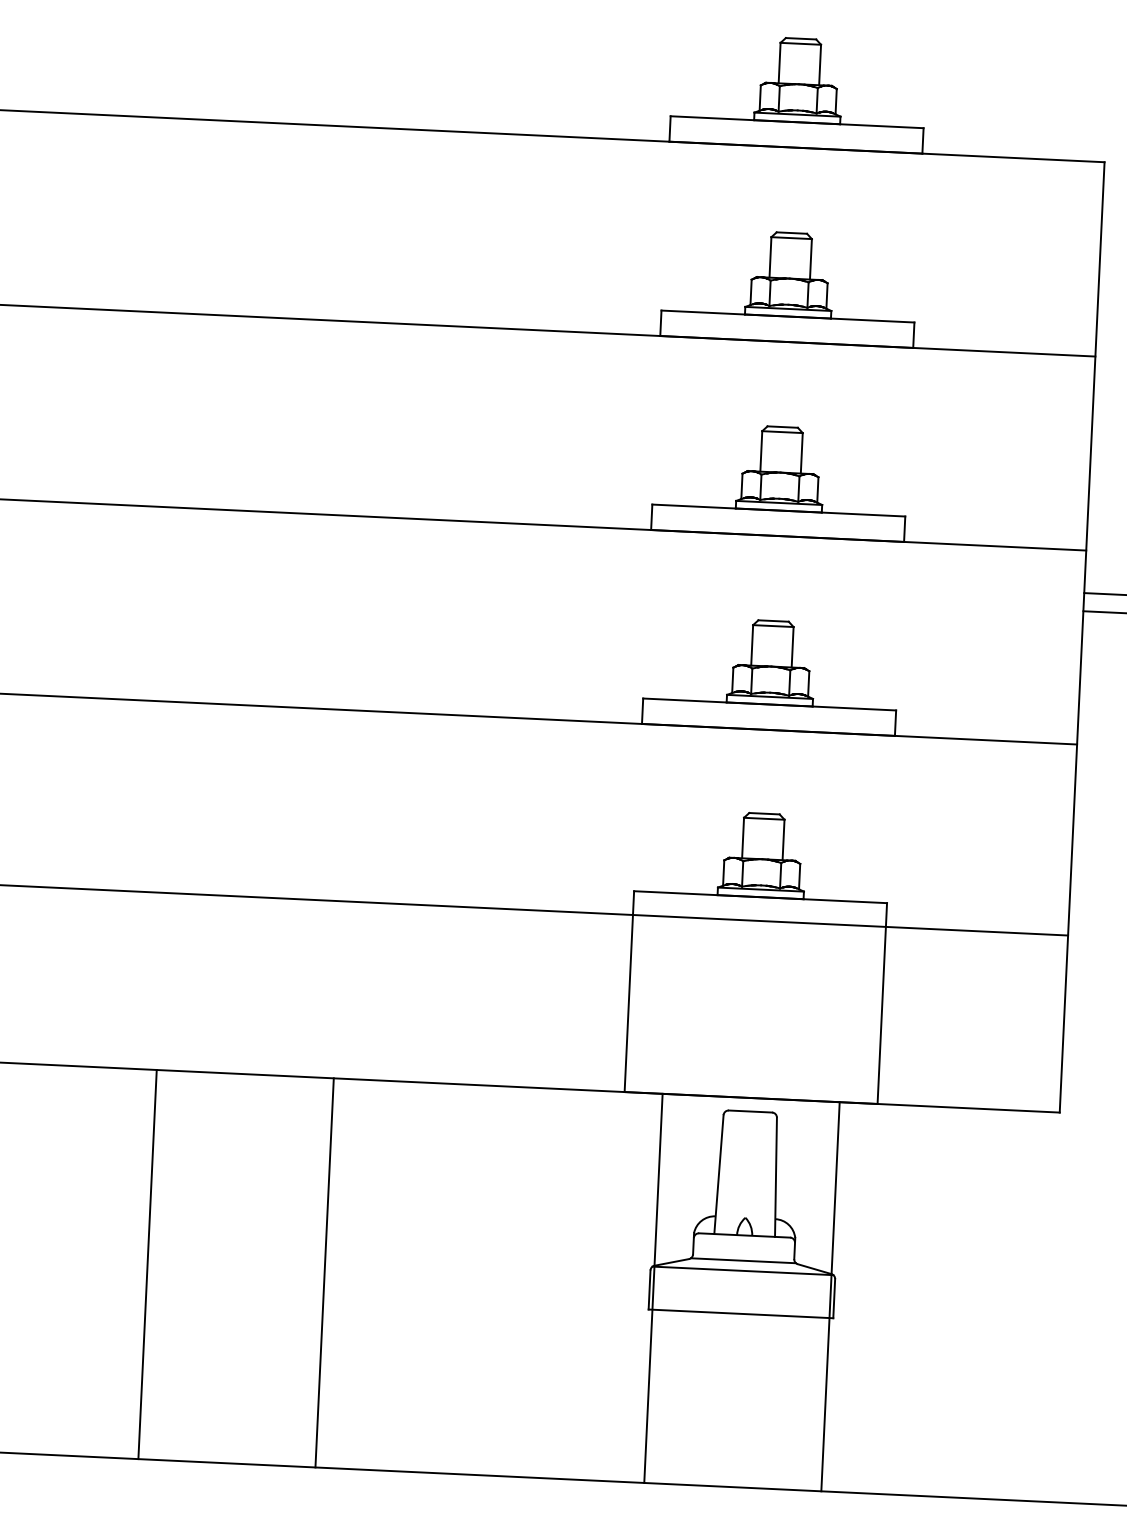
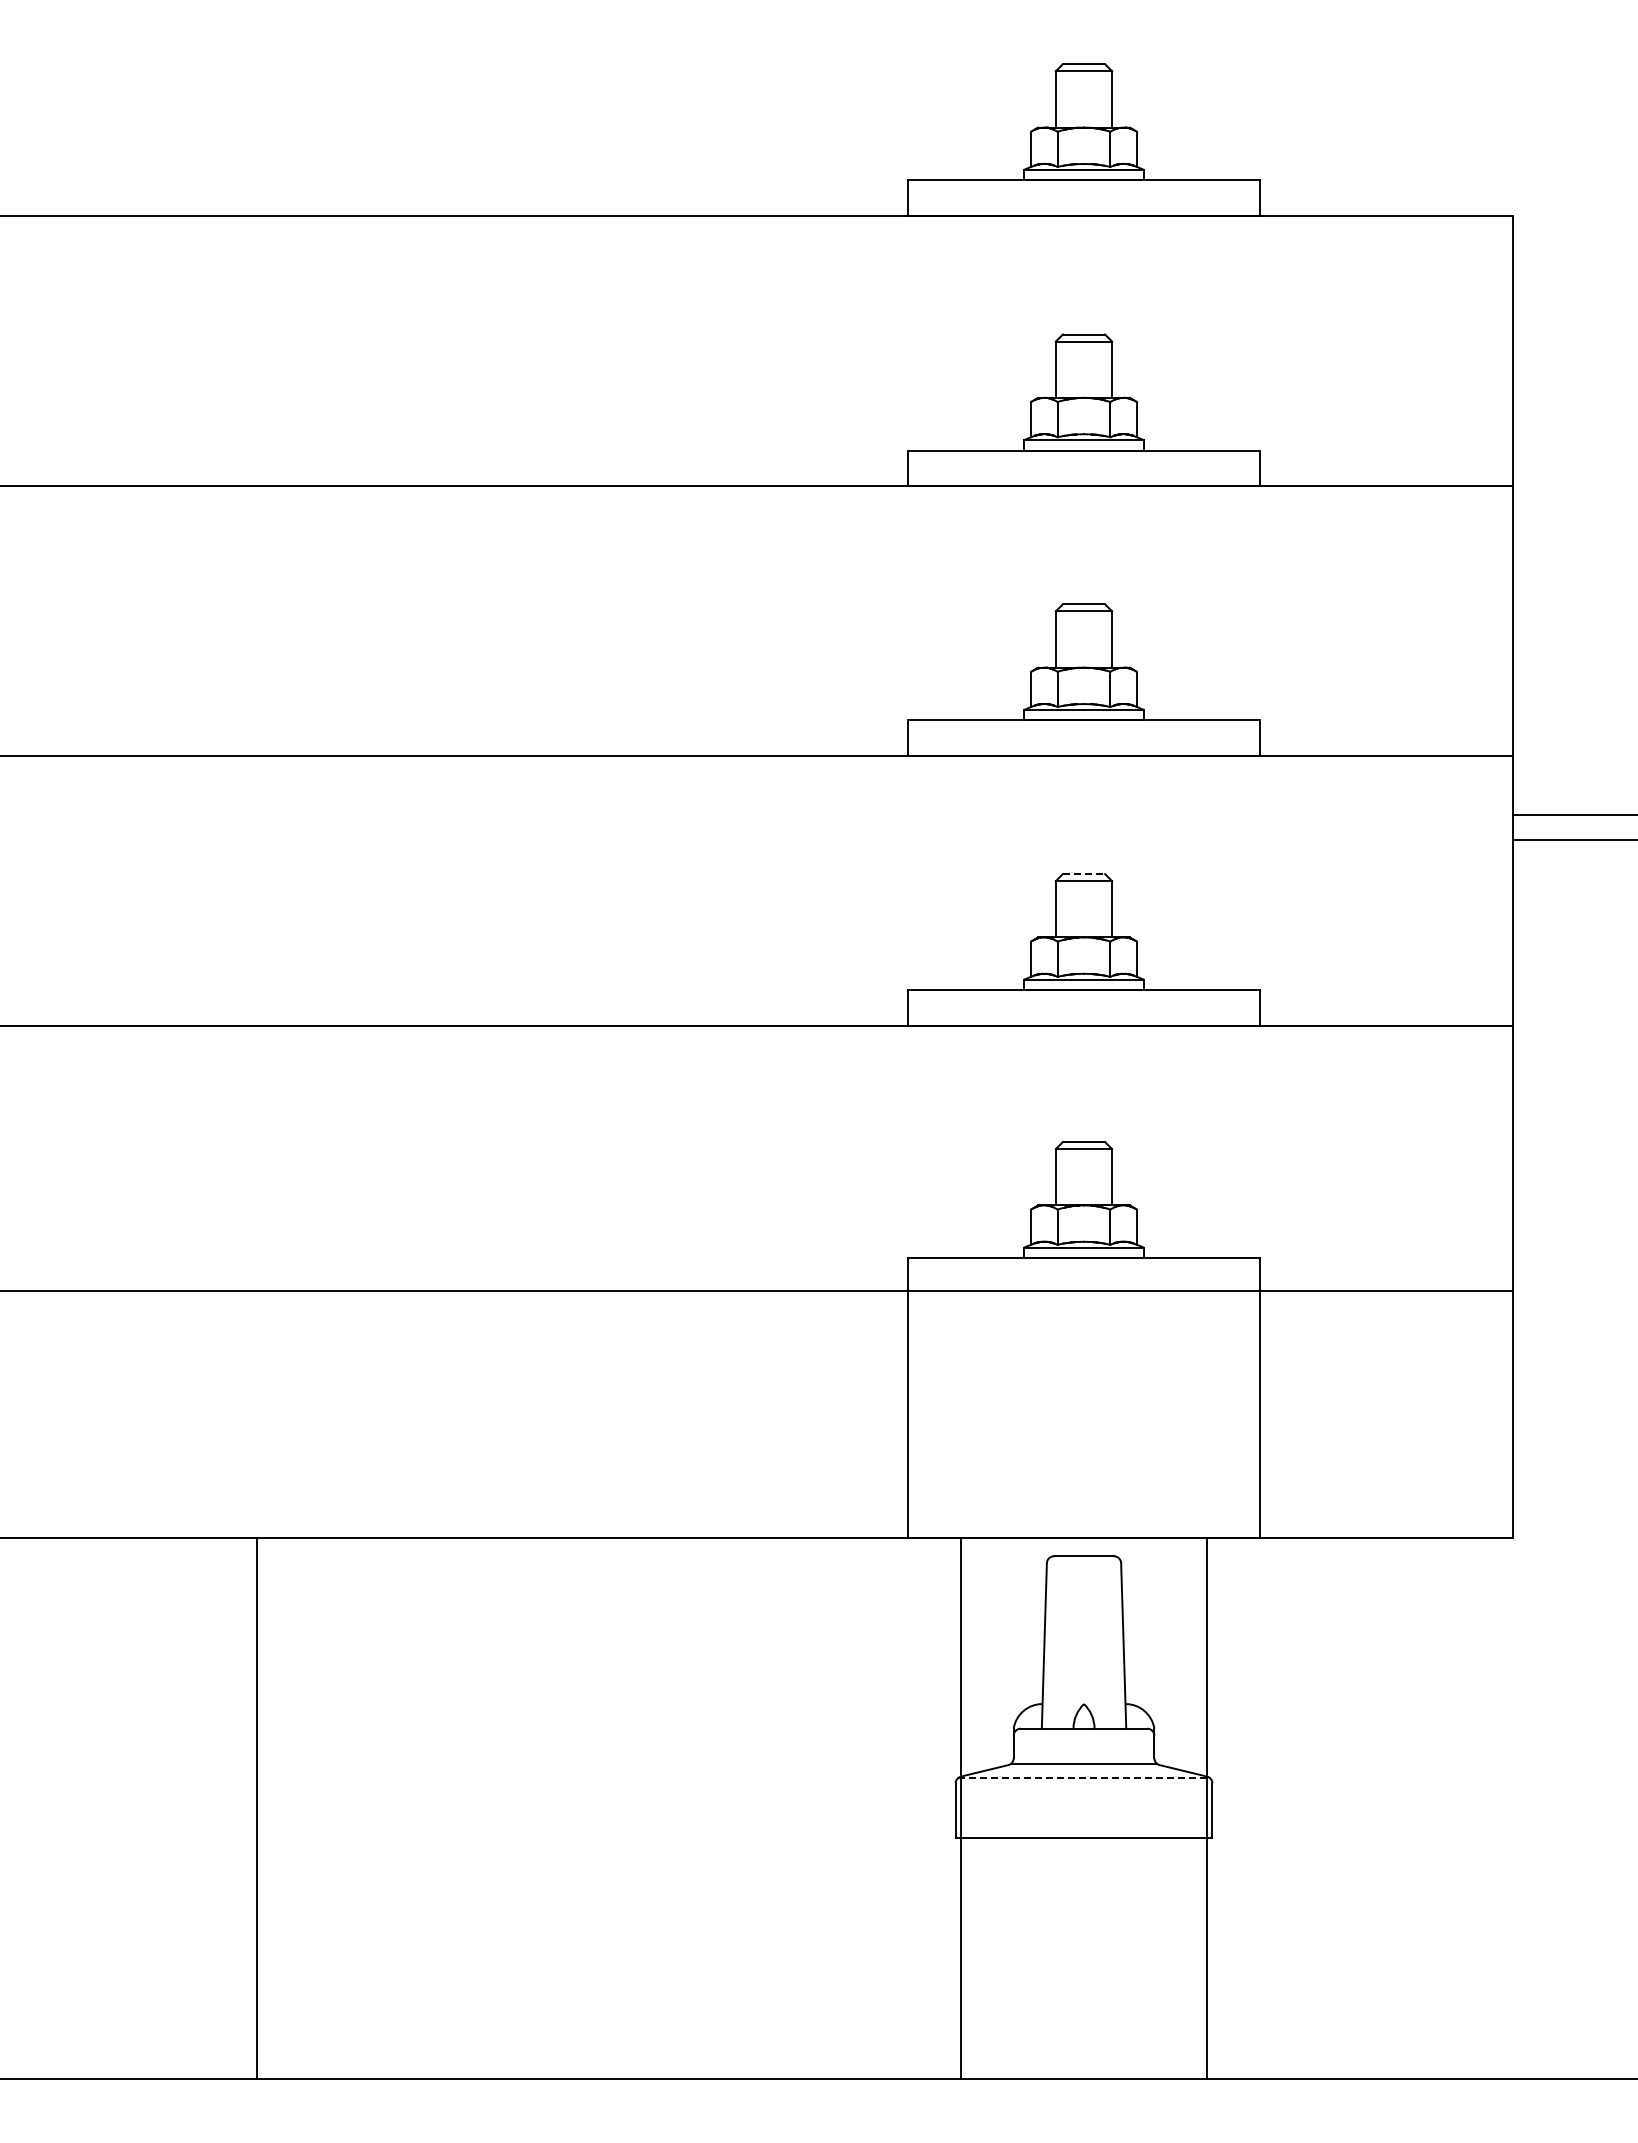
line: (773, 621) -> (1084, 874), solid -> dashed
line: (743, 1270) -> (1084, 1777), solid -> dashed
line: (324, 1272) -> (503, 1807), removed

